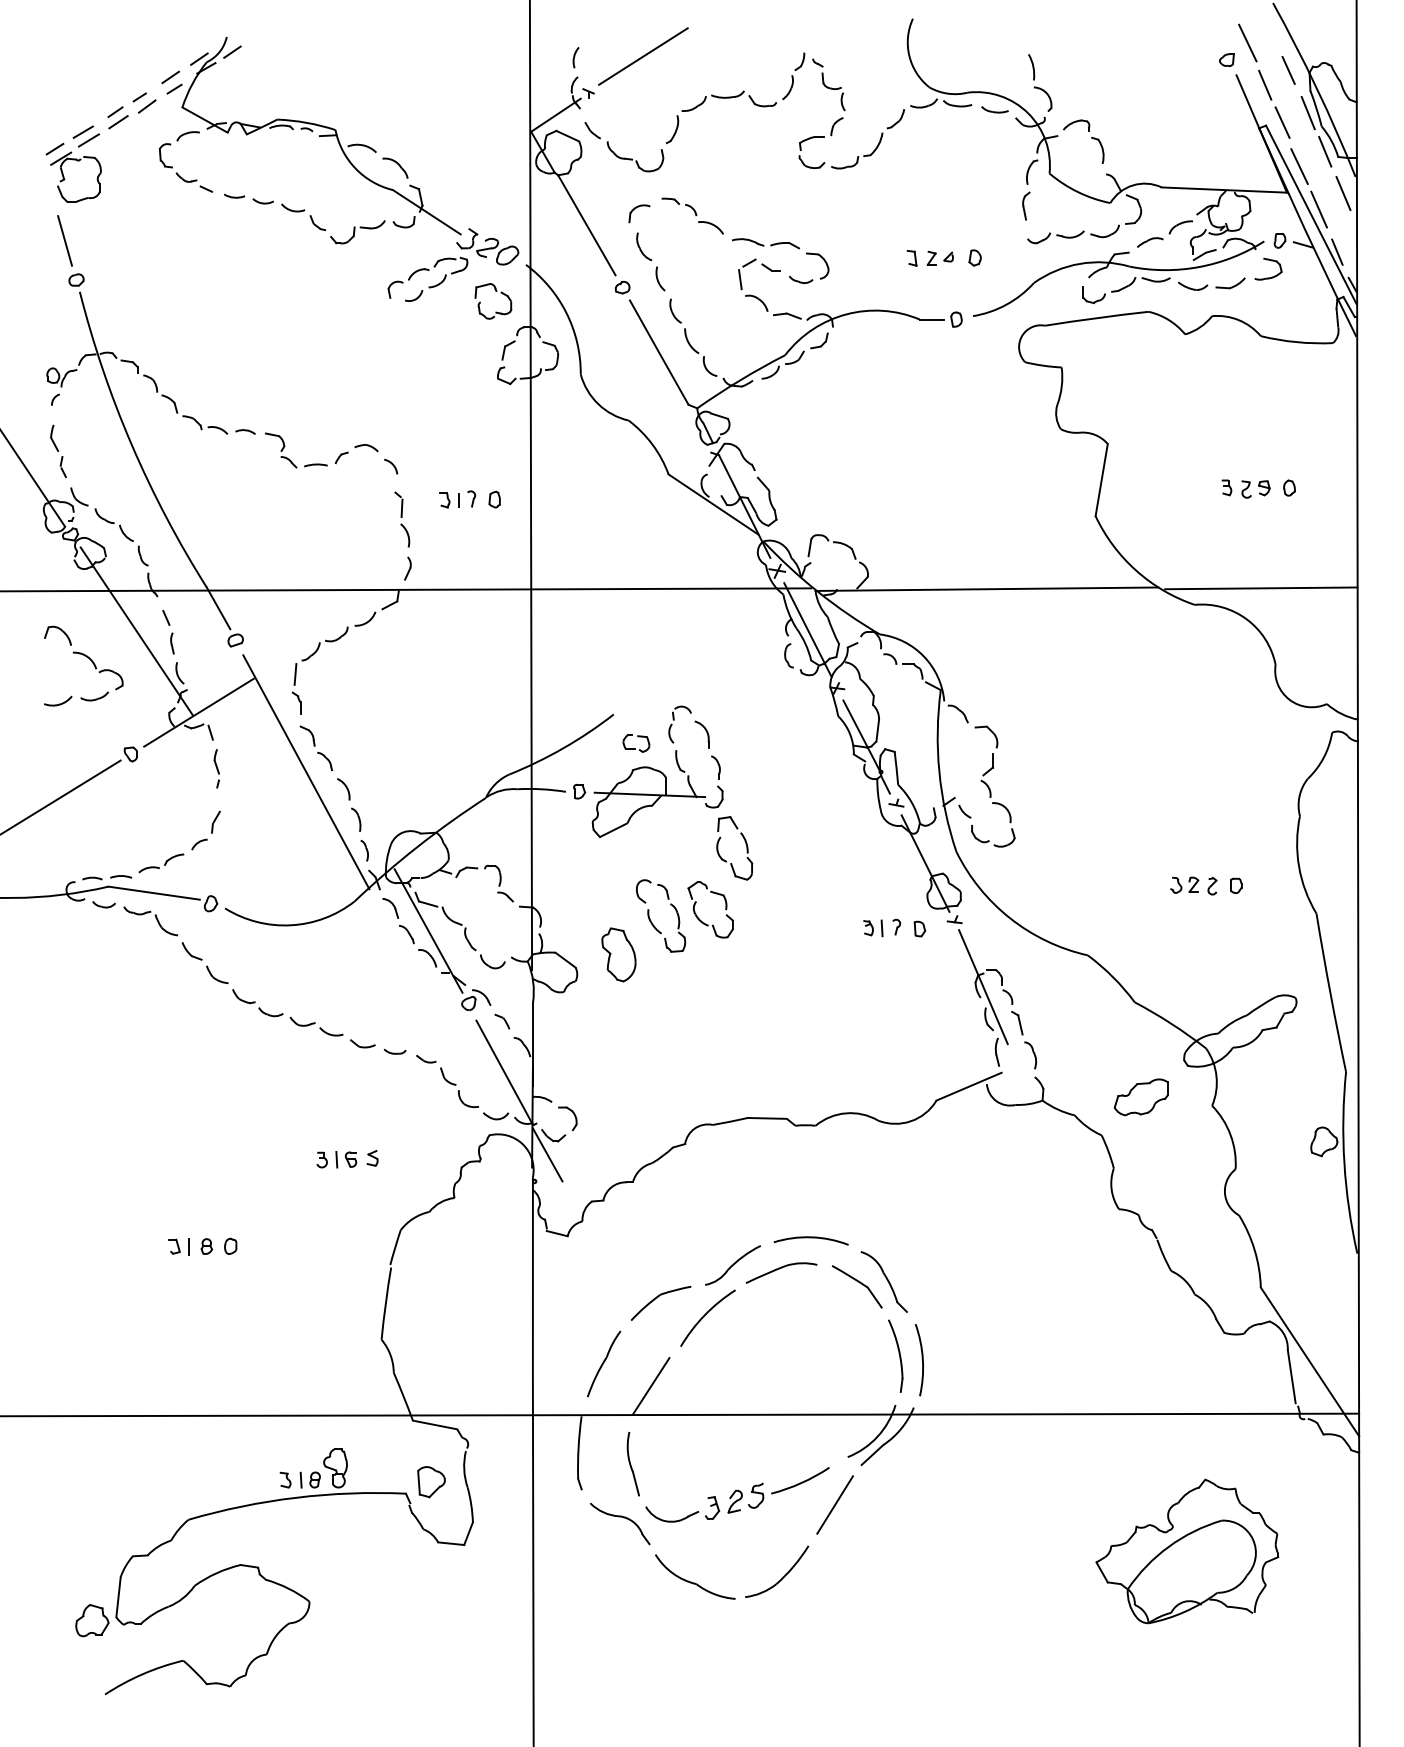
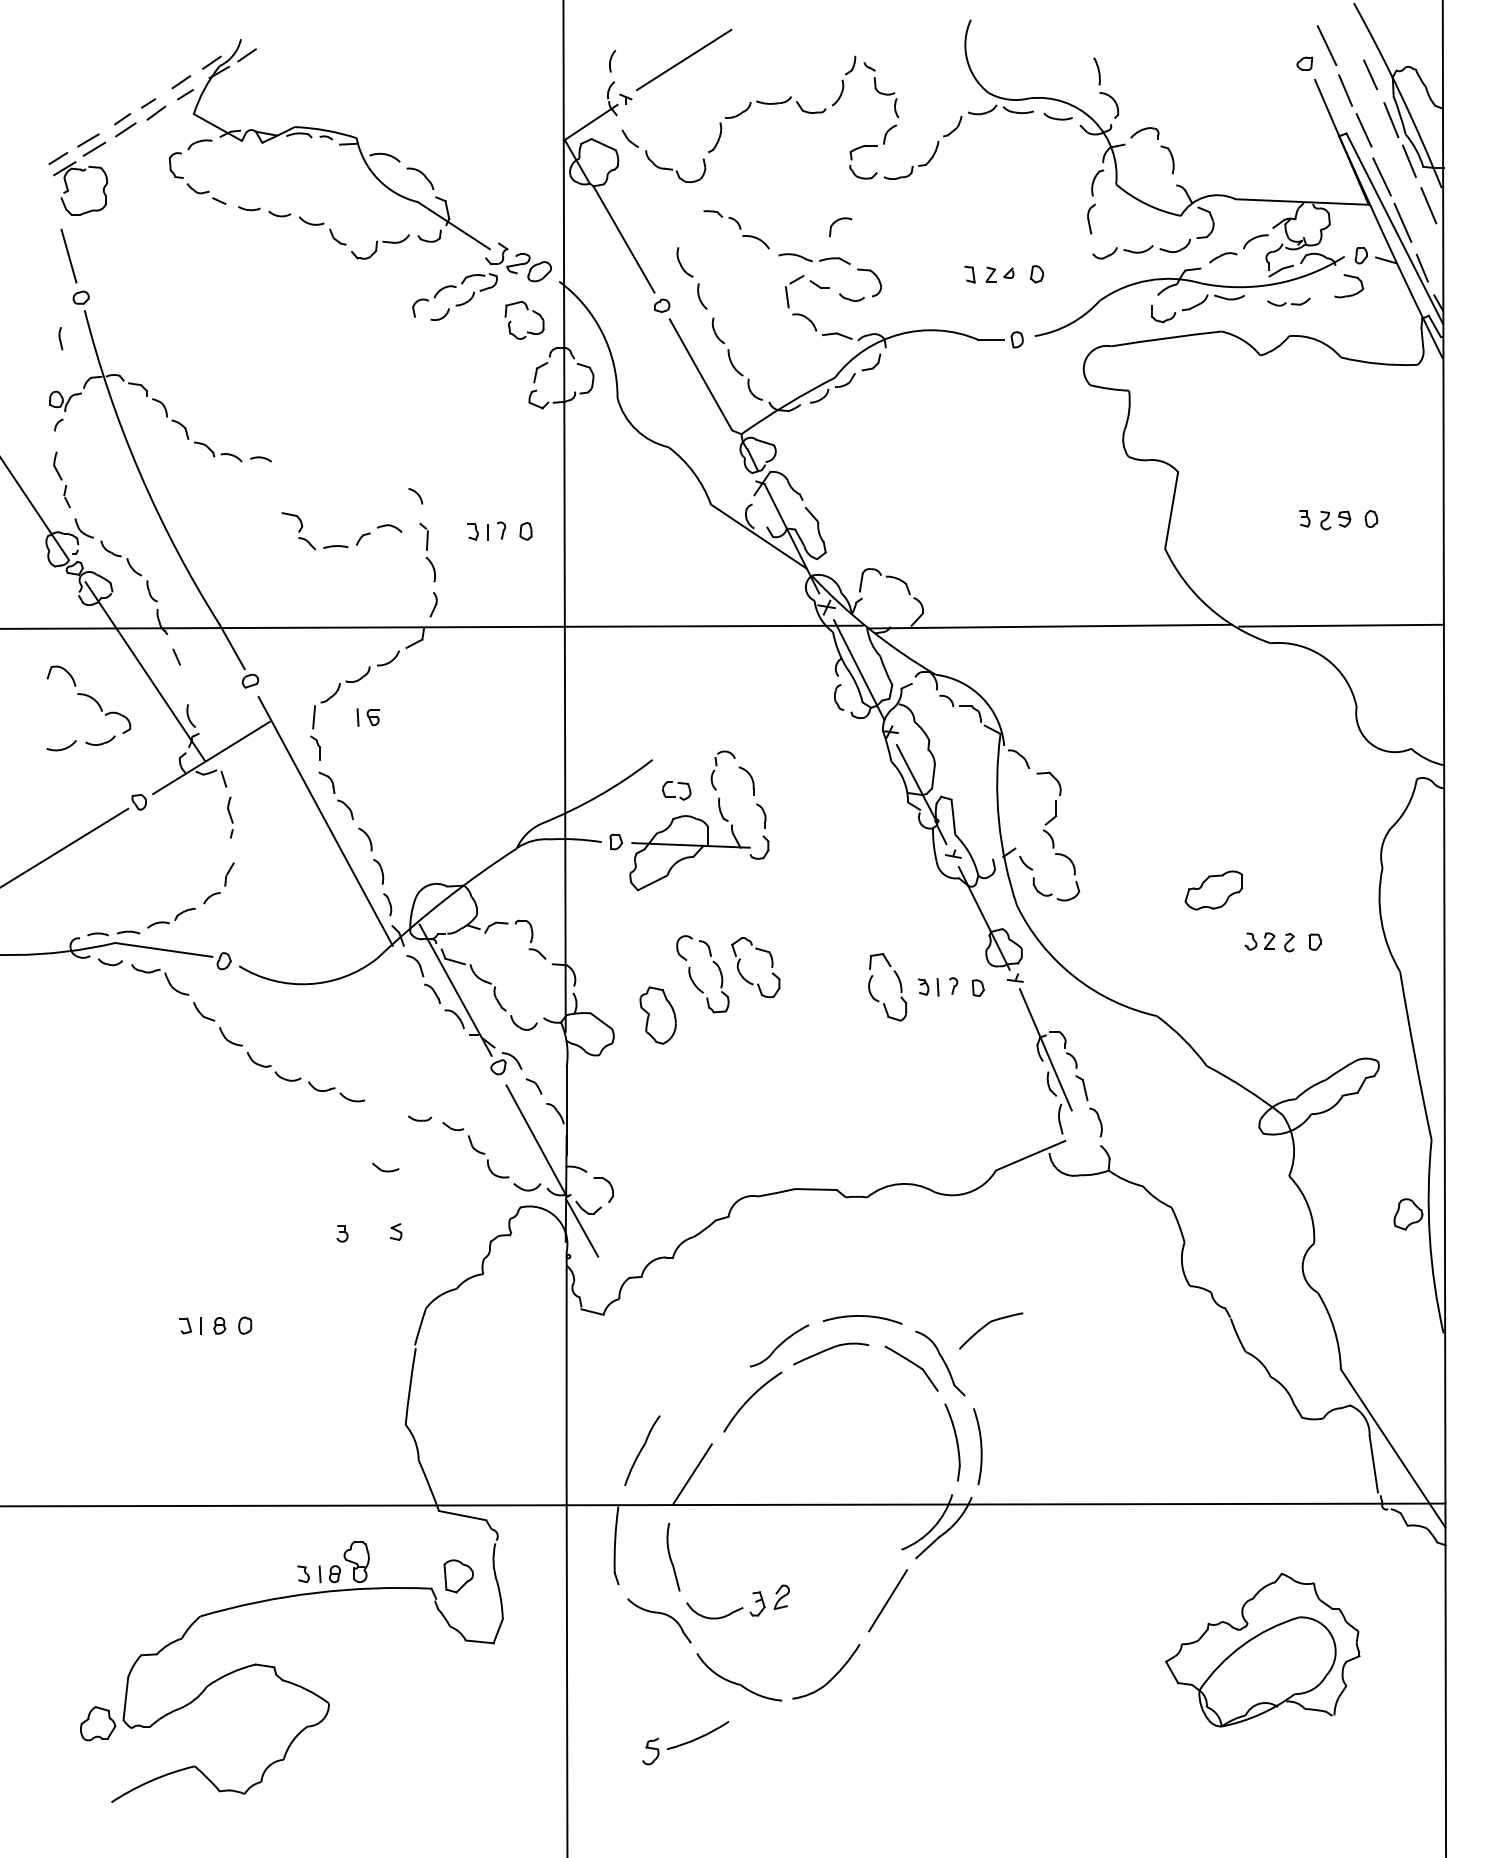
part: (639, 213) -> (840, 226), moved
part: (1211, 283) -> (1288, 301), size x0.6
part: (321, 463) -> (341, 545), moved
part: (172, 643) -> (60, 338), moved
part: (745, 844) -> (899, 983), moved
part: (362, 1043) -> (385, 1167), moved
part: (1140, 1097) -> (1212, 890), moved
part: (346, 1159) -> (368, 717), moved
part: (660, 1302) -> (990, 1330), moved
part: (788, 1487) -> (685, 1742), moved

